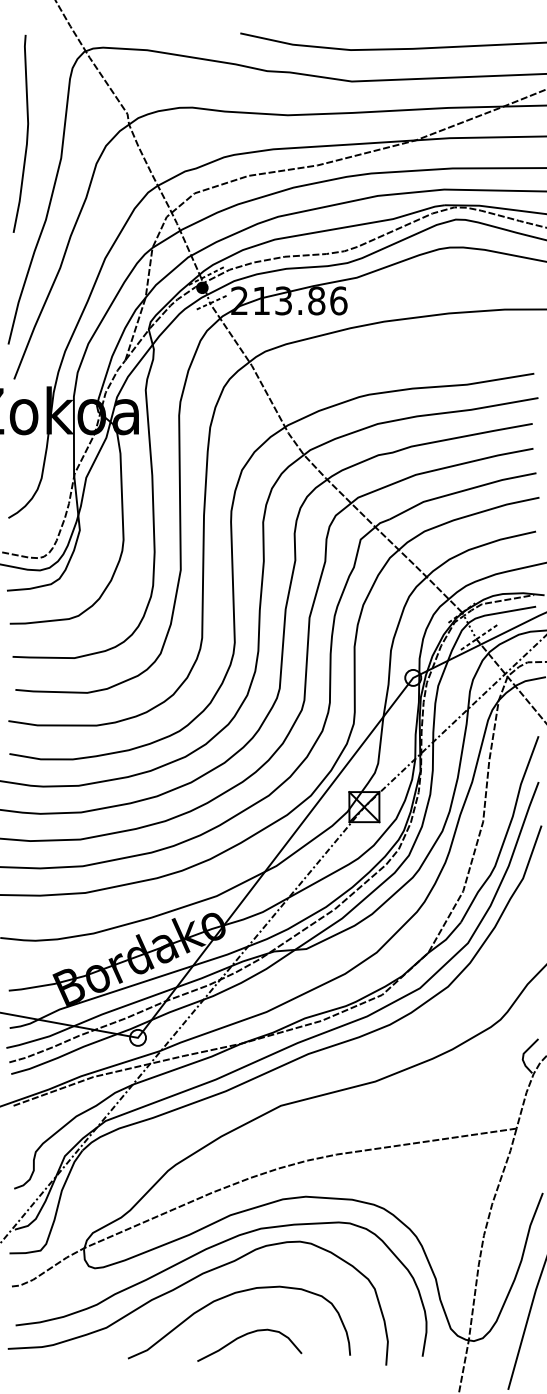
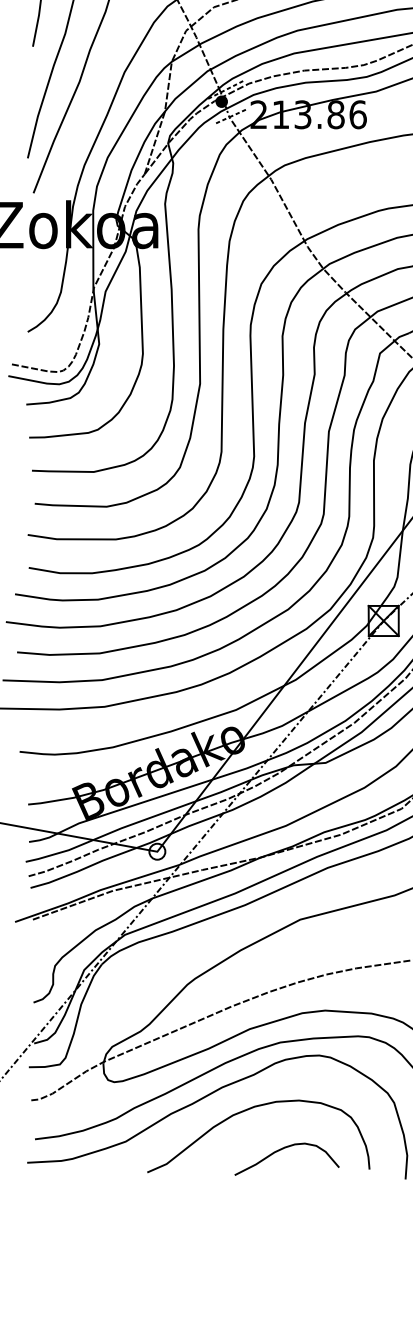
curve: (244, 1336) -> (281, 1150), moved

